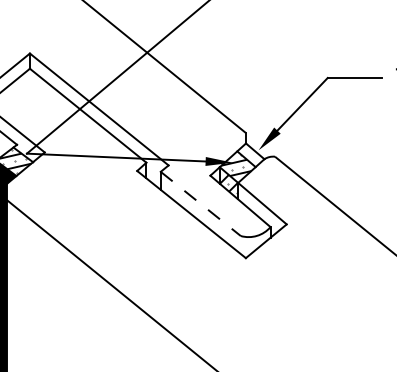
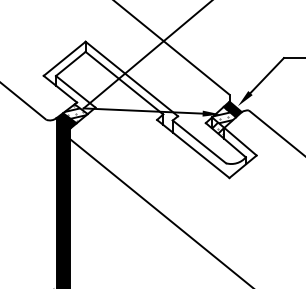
fill: (250, 155) -> (232, 109), added
line: (200, 204) -> (199, 142), dashed -> solid

